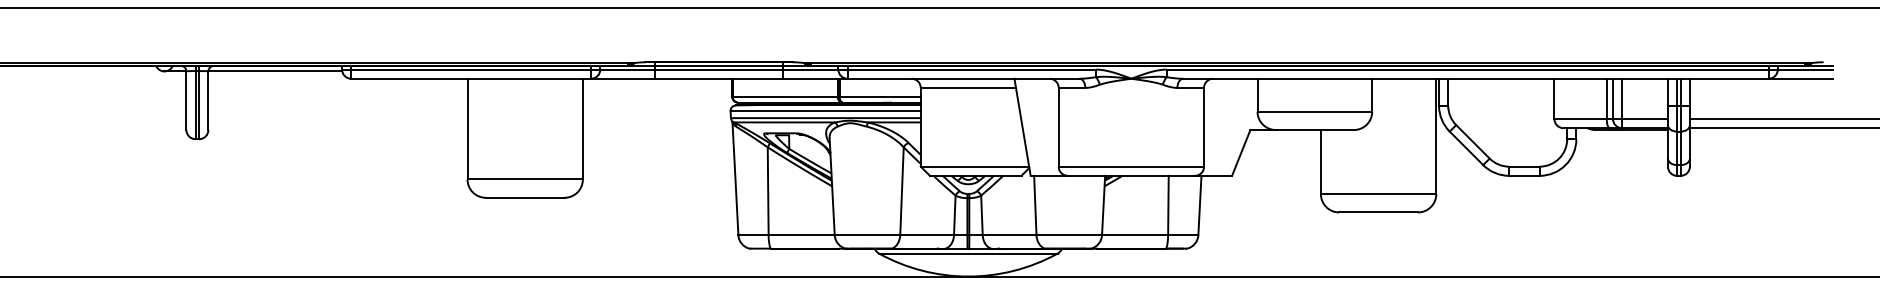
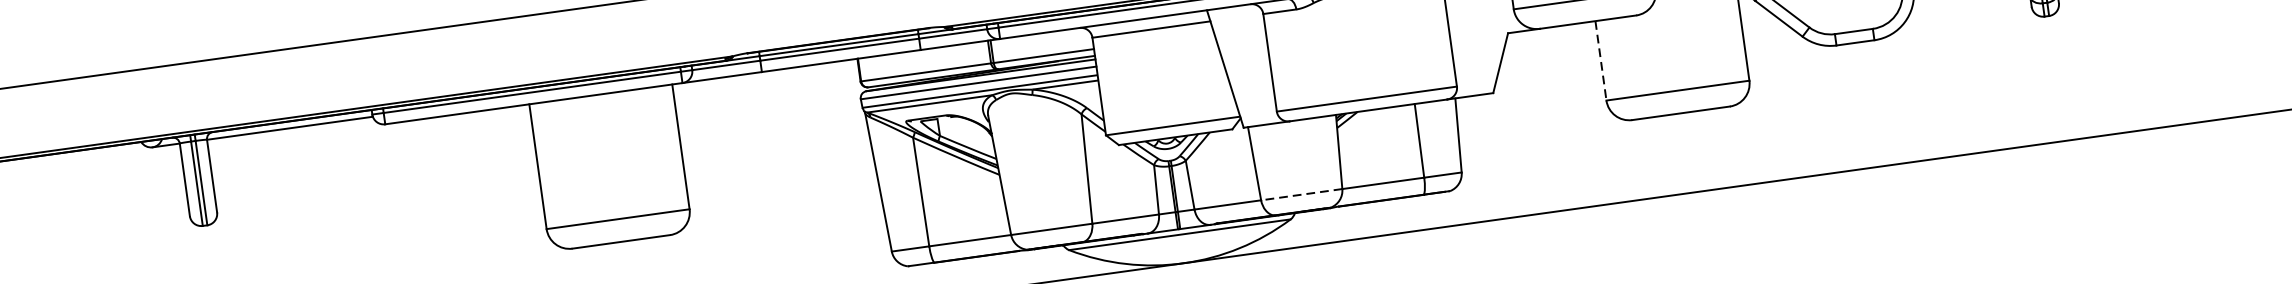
line: (1320, 162) -> (1600, 61), solid -> dashed
line: (1069, 235) -> (1302, 195), solid -> dashed

